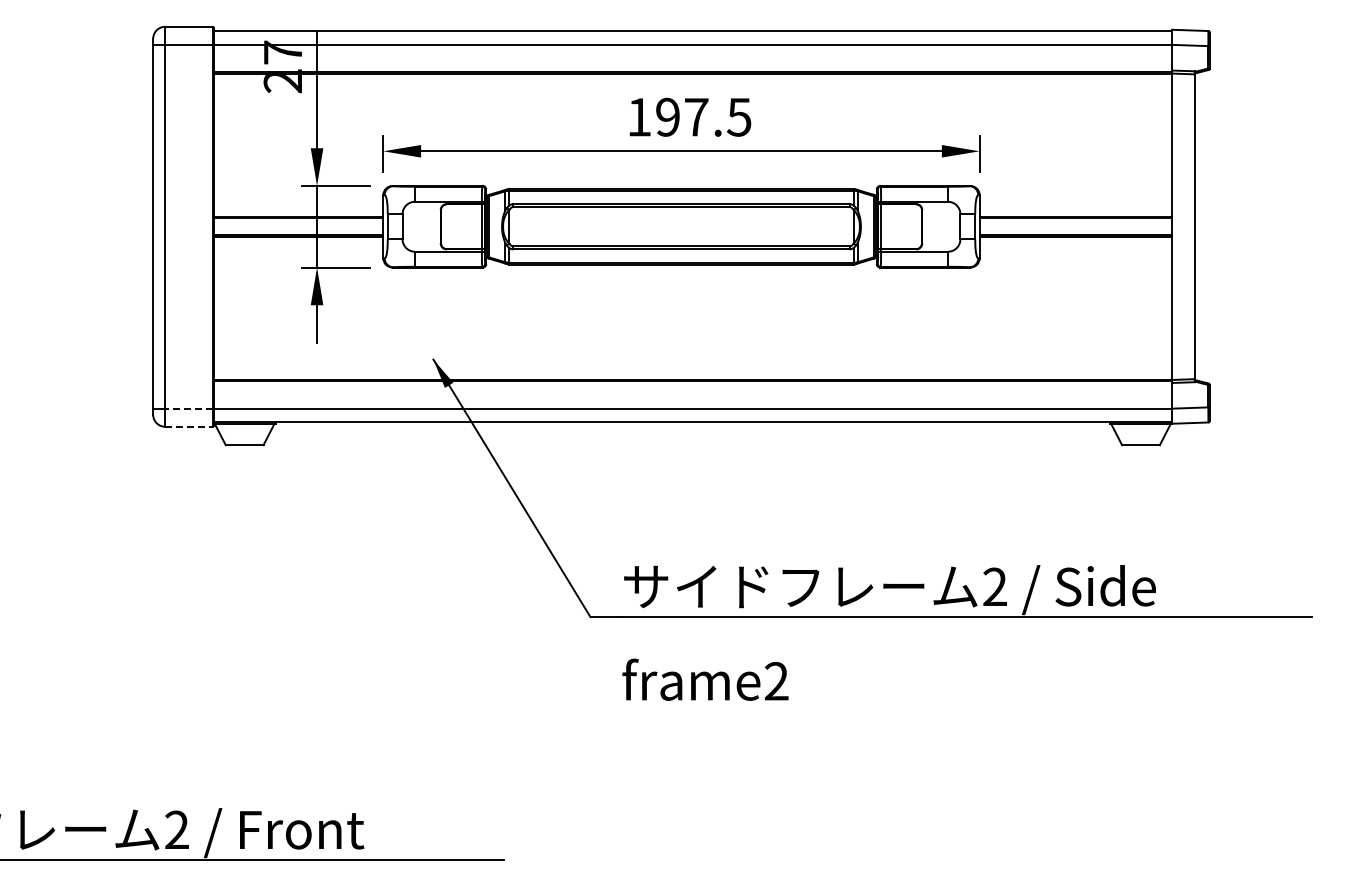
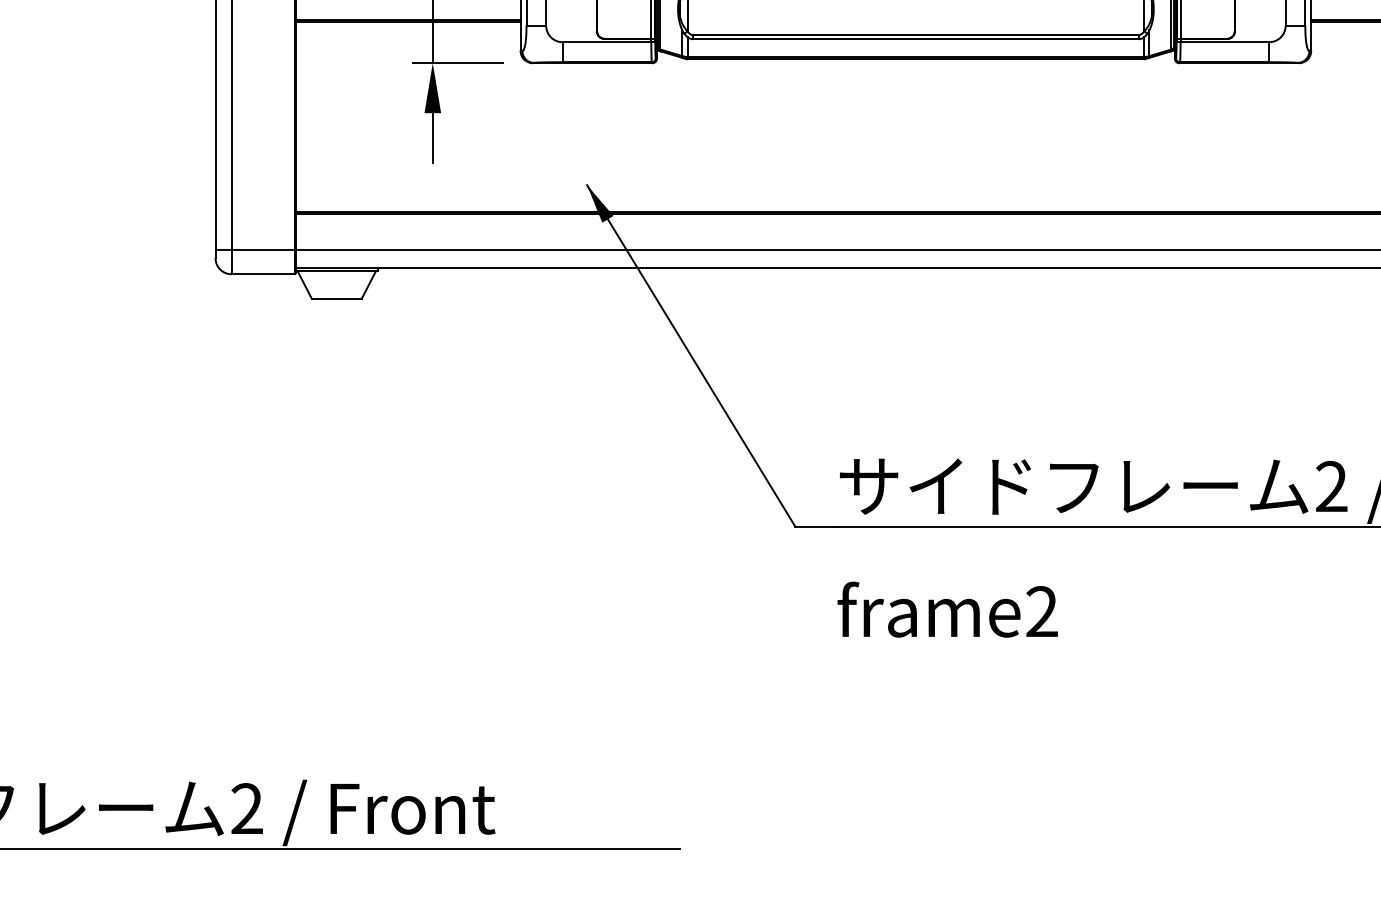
line: (189, 408) -> (263, 250), dashed -> solid
line: (189, 426) -> (263, 273), dashed -> solid

